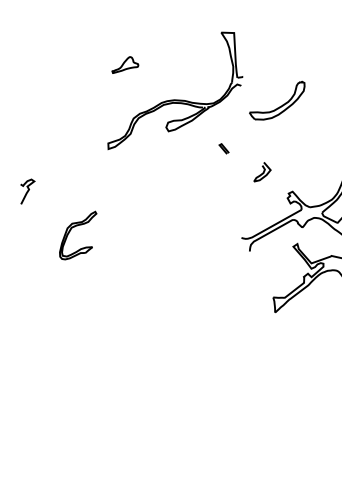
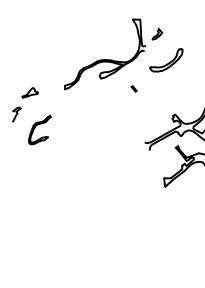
part: (124, 64) -> (29, 92), moved
curve: (262, 171) -> (157, 33), moved
part: (77, 234) -> (39, 129), moved

